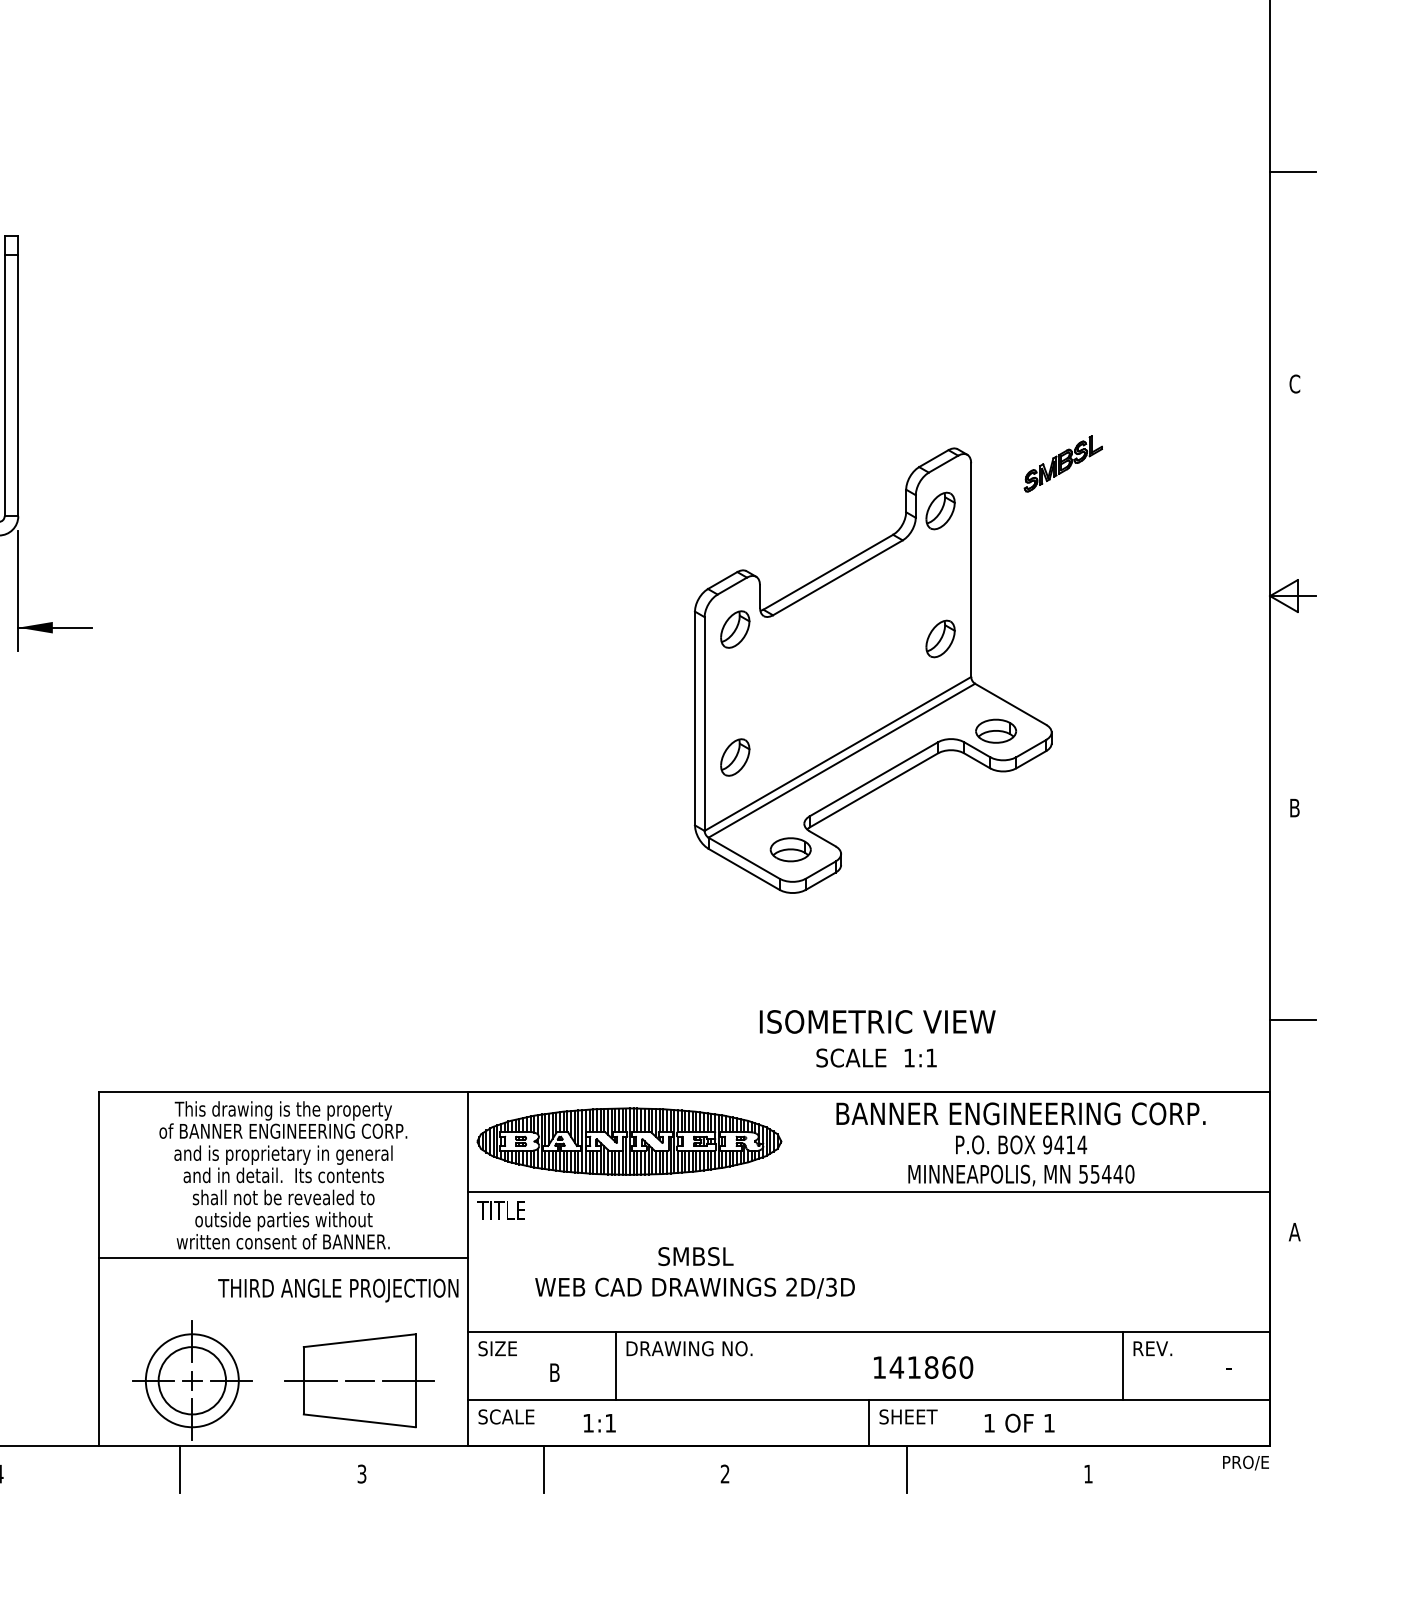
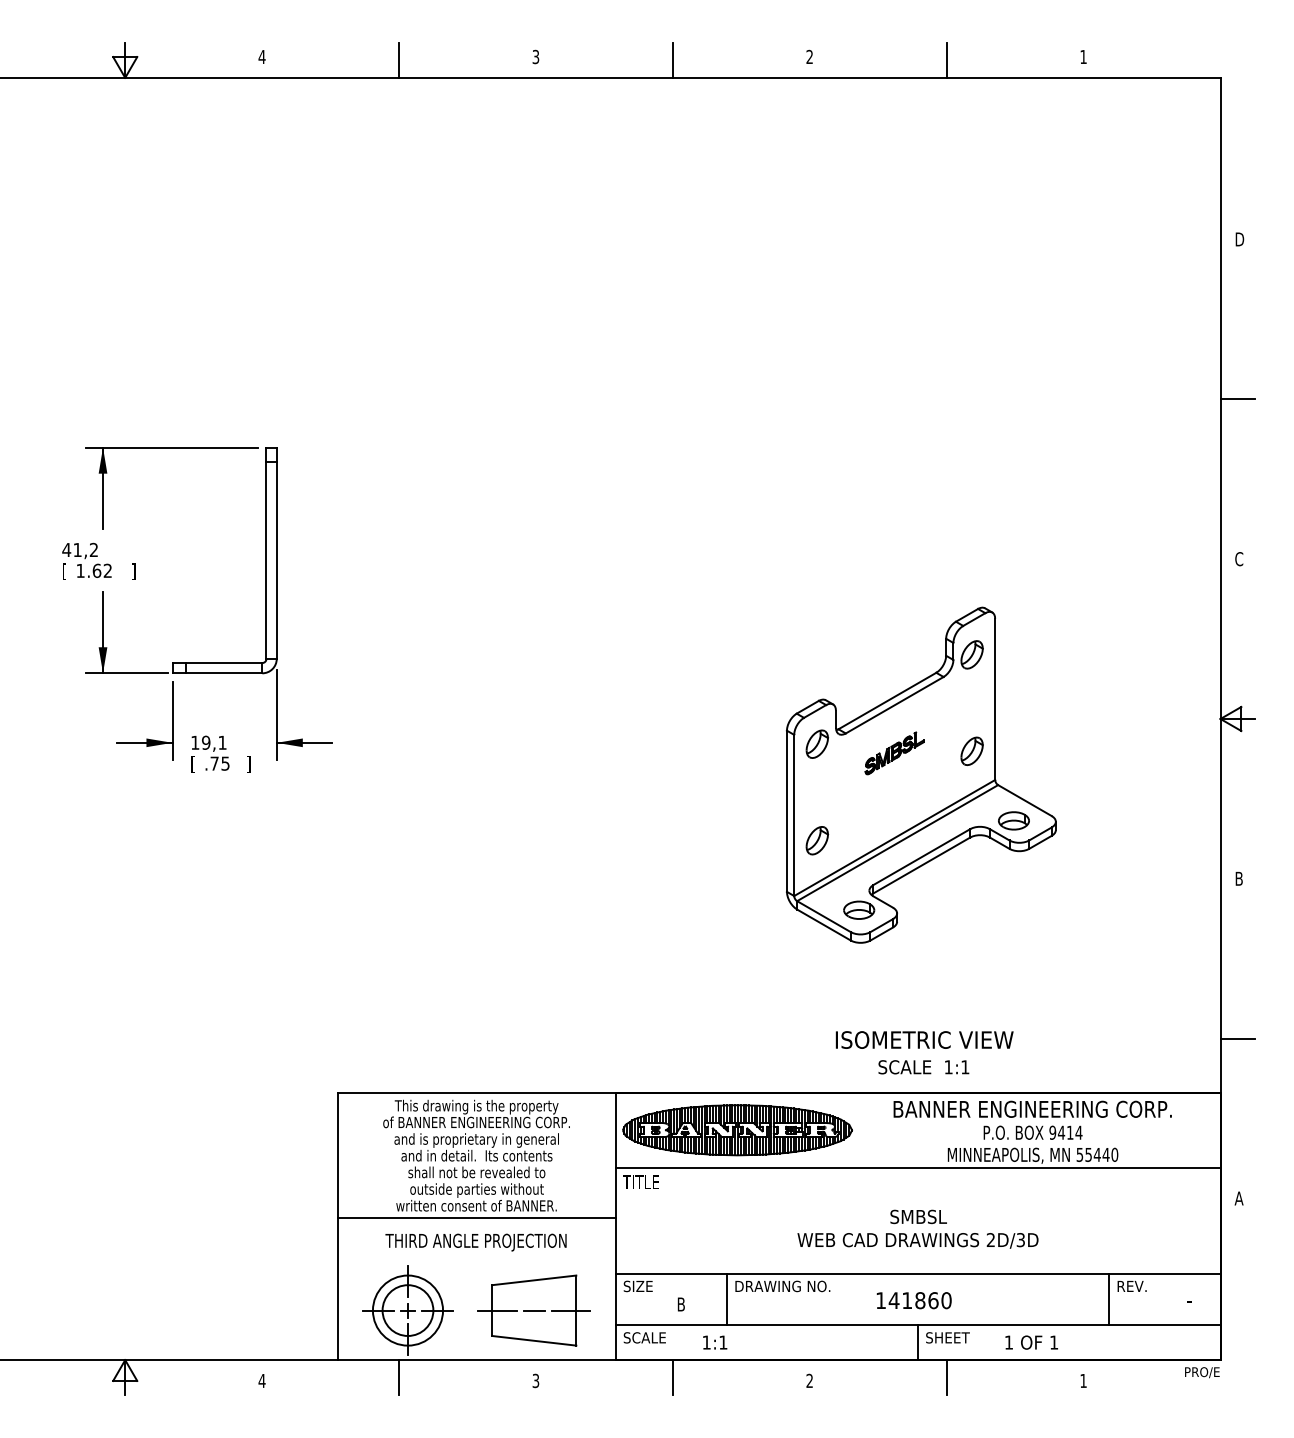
part: (1063, 464) -> (894, 753), moved
text: (694, 1271) -> (917, 1228), moved
text: (337, 1290) -> (475, 1242), moved
text: (922, 1367) -> (913, 1300), moved

